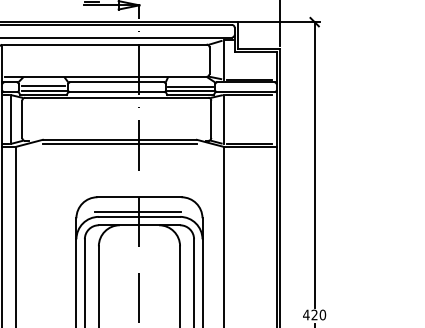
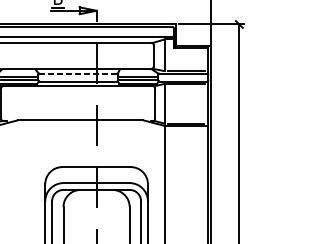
line: (117, 82) -> (78, 73), solid -> dashed
line: (119, 144) -> (80, 124), removed
line: (137, 212) -> (94, 179), removed

